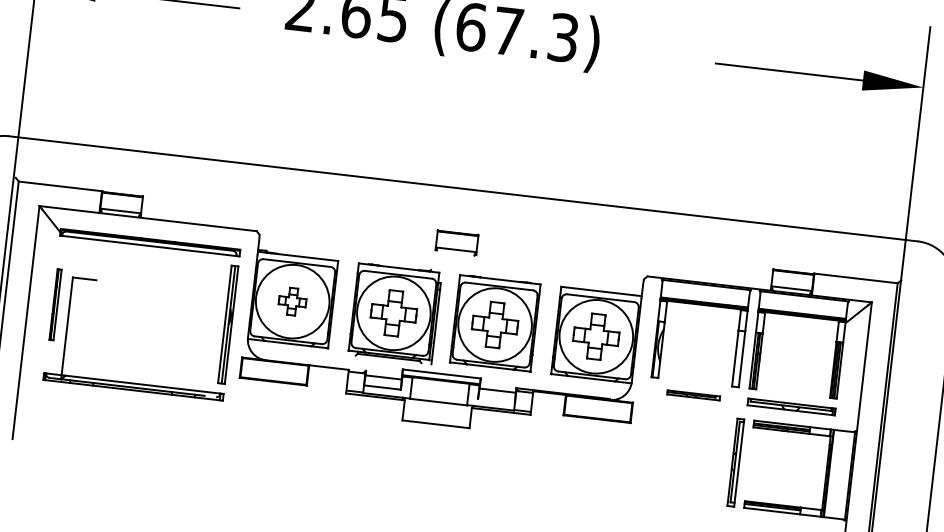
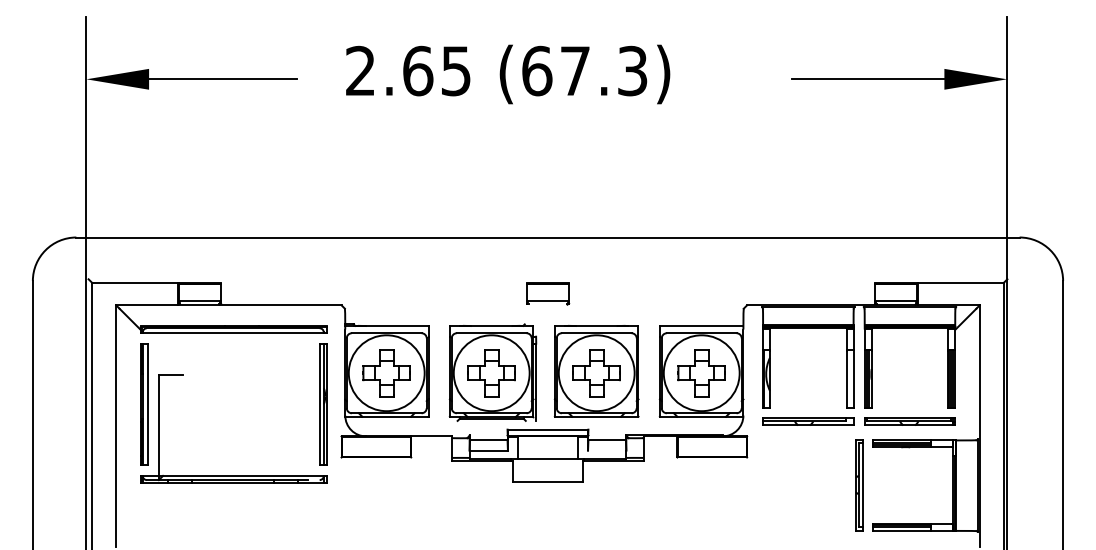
part: (292, 301) -> (386, 373), size x1.67
part: (55, 304) -> (144, 404), size x1.67
part: (693, 395) -> (808, 421), size x1.67

